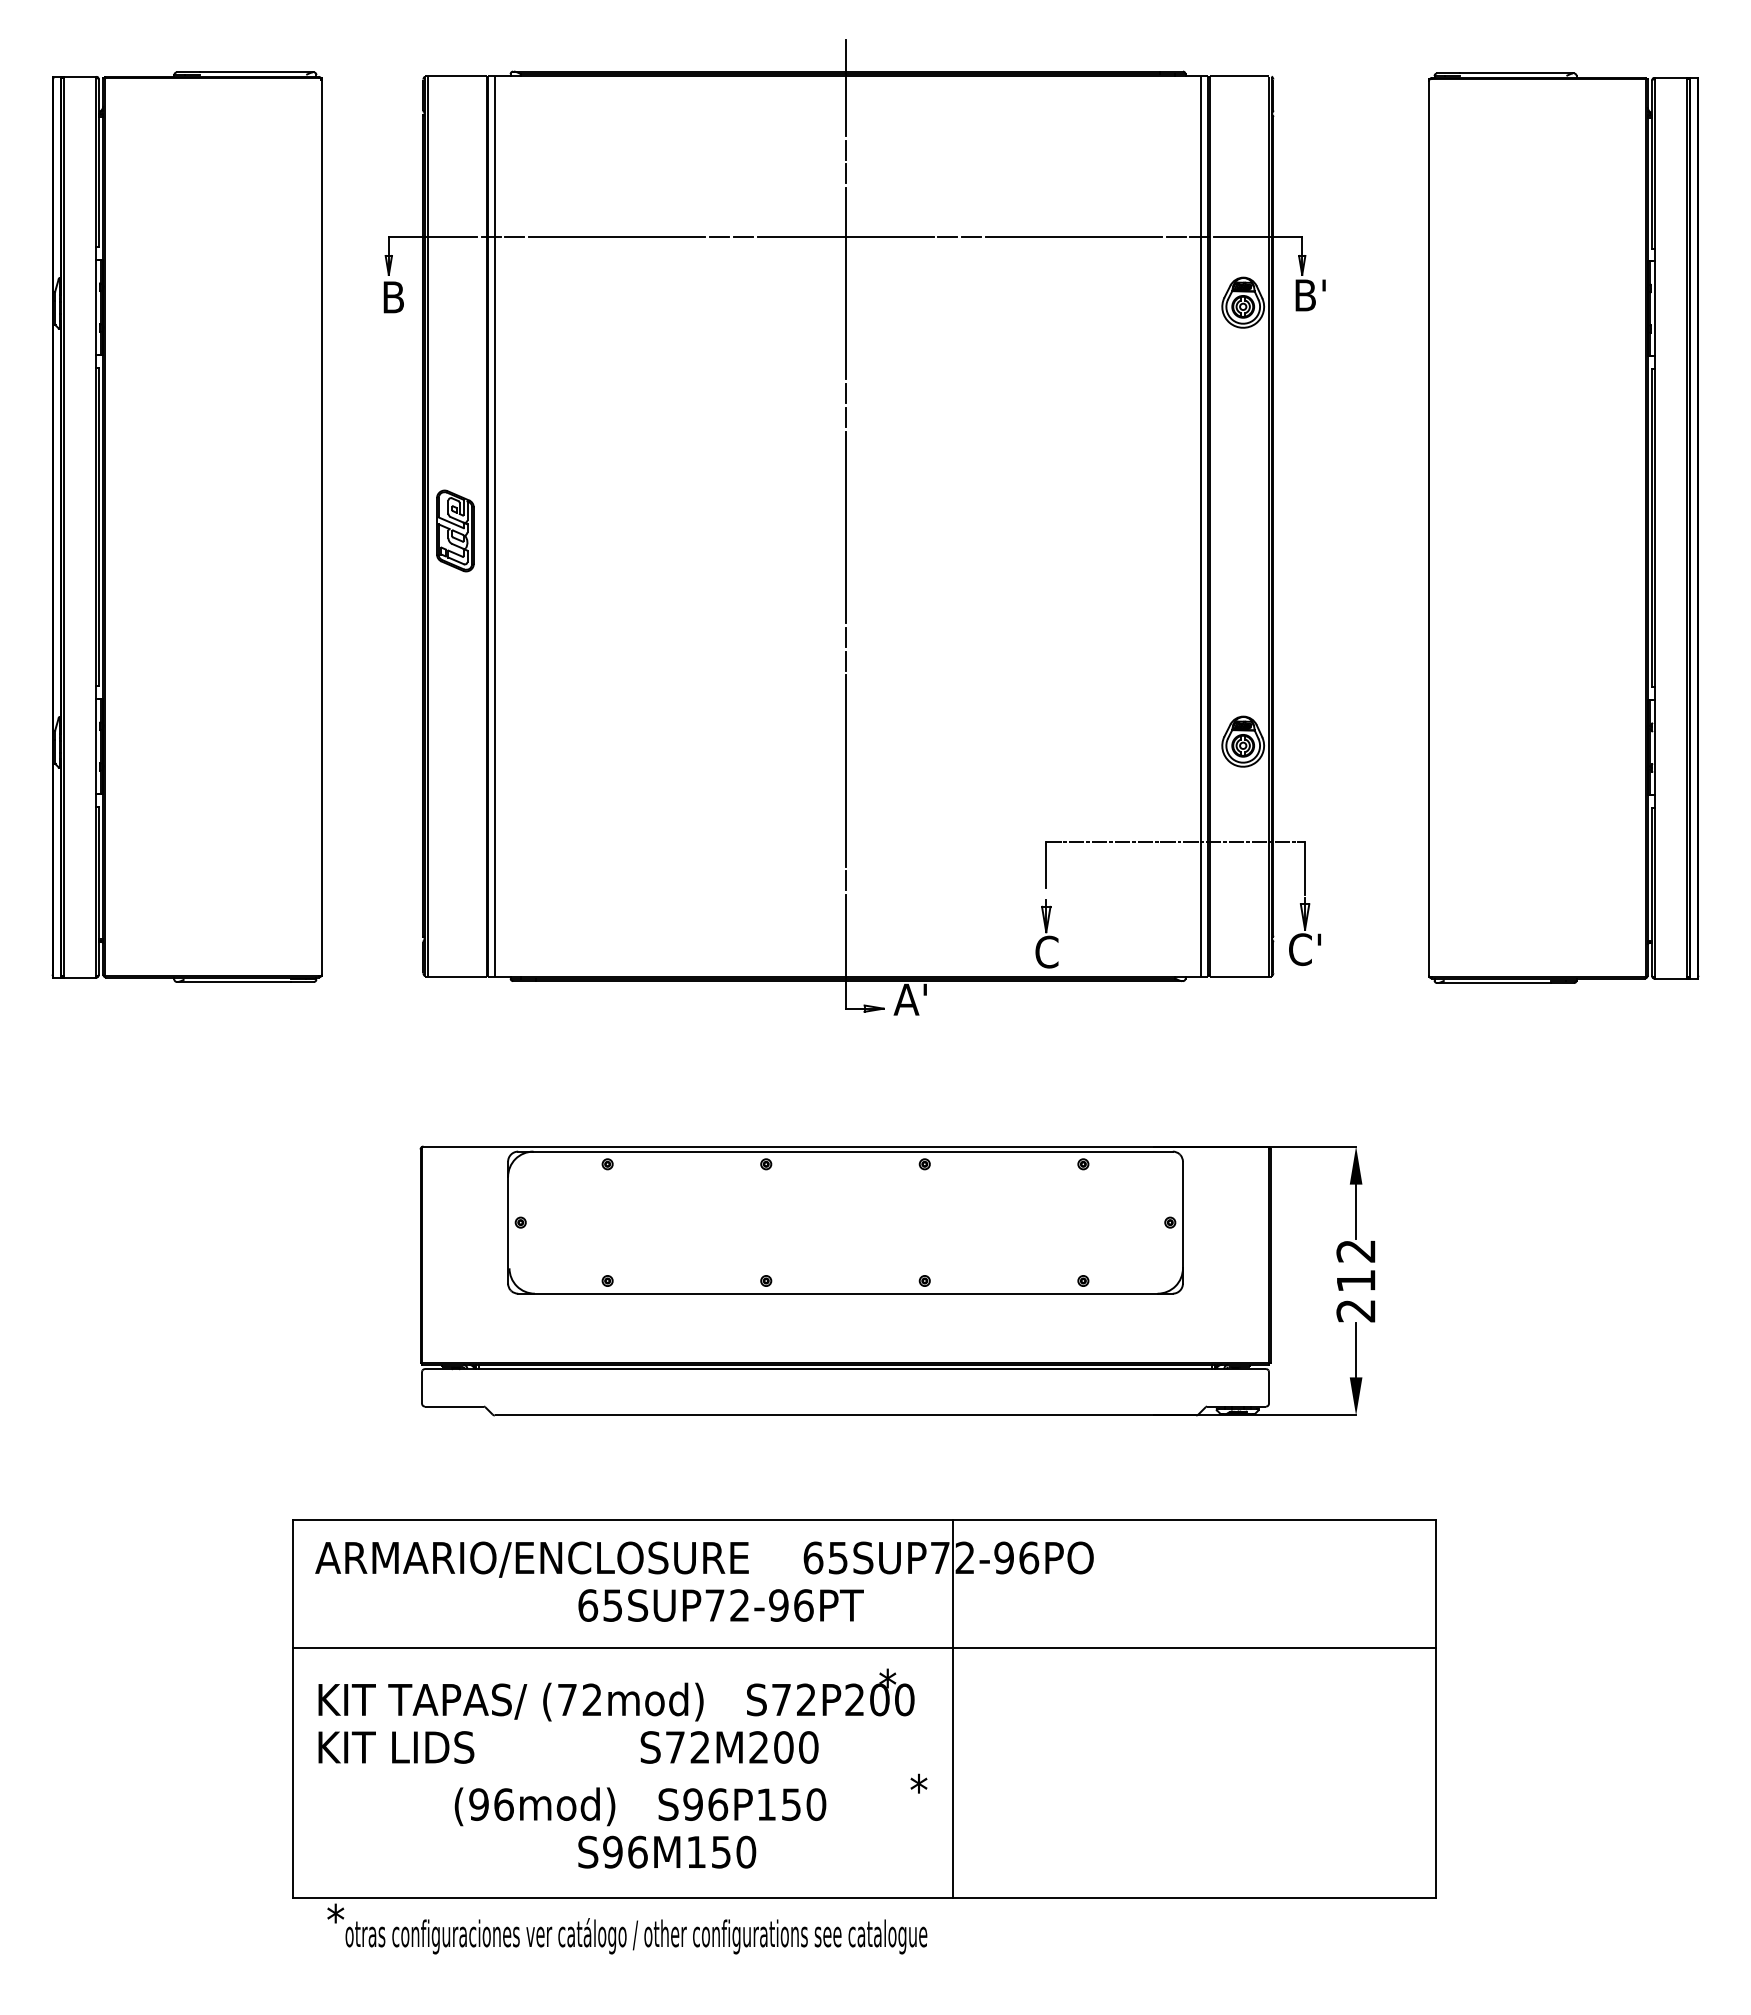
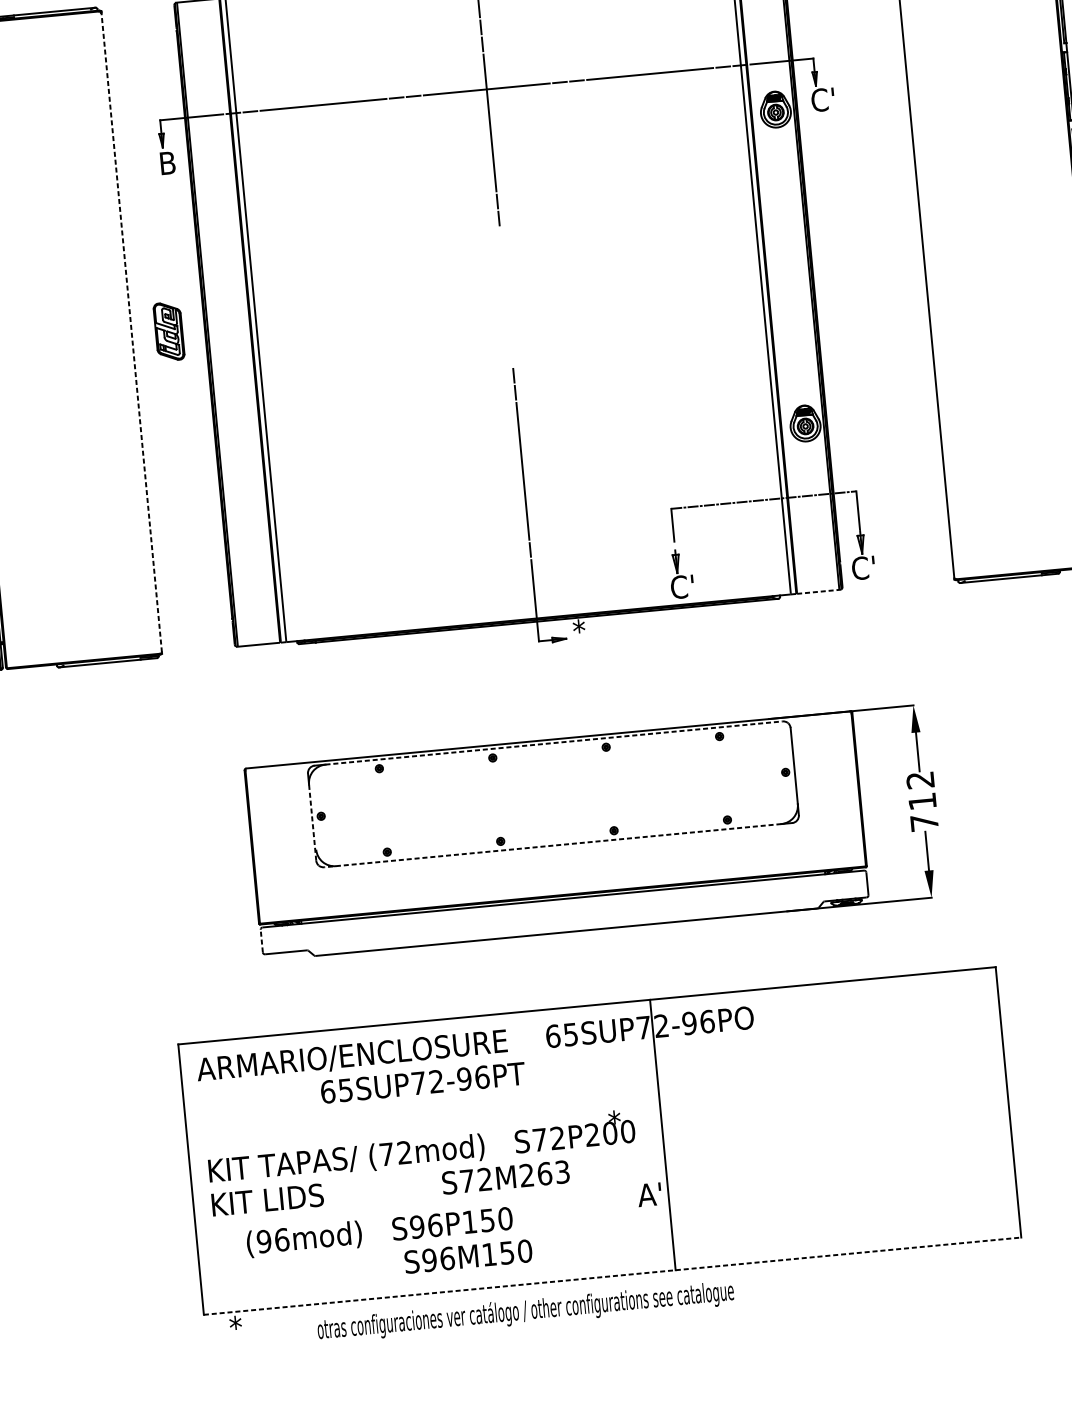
text: (1310, 295) -> (823, 99), B' -> C'
line: (321, 526) -> (131, 331), solid -> dashed
line: (845, 527) -> (506, 297), removed
part: (455, 530) -> (169, 331), moved
text: (1065, 941) -> (691, 578), C -> C'
line: (1240, 976) -> (819, 591), solid -> dashed
text: (909, 999) -> (584, 630), A' -> *
line: (853, 1151) -> (554, 742), solid -> dashed
line: (508, 1229) -> (312, 822), solid -> dashed
line: (837, 1293) -> (552, 845), solid -> dashed
text: (1355, 1311) -> (924, 823), 212 -> 712
line: (422, 1387) -> (262, 940), solid -> dashed
text: (720, 1605) -> (422, 1082), moved
line: (863, 1647) -> (595, 1096), removed
text: (796, 1747) -> (553, 1172), S72M200 -> S72M263
text: (925, 1789) -> (648, 1194), * -> A'
text: (640, 1806) -> (379, 1232), moved
line: (864, 1898) -> (612, 1276), solid -> dashed
text: (636, 1936) -> (525, 1312), moved

